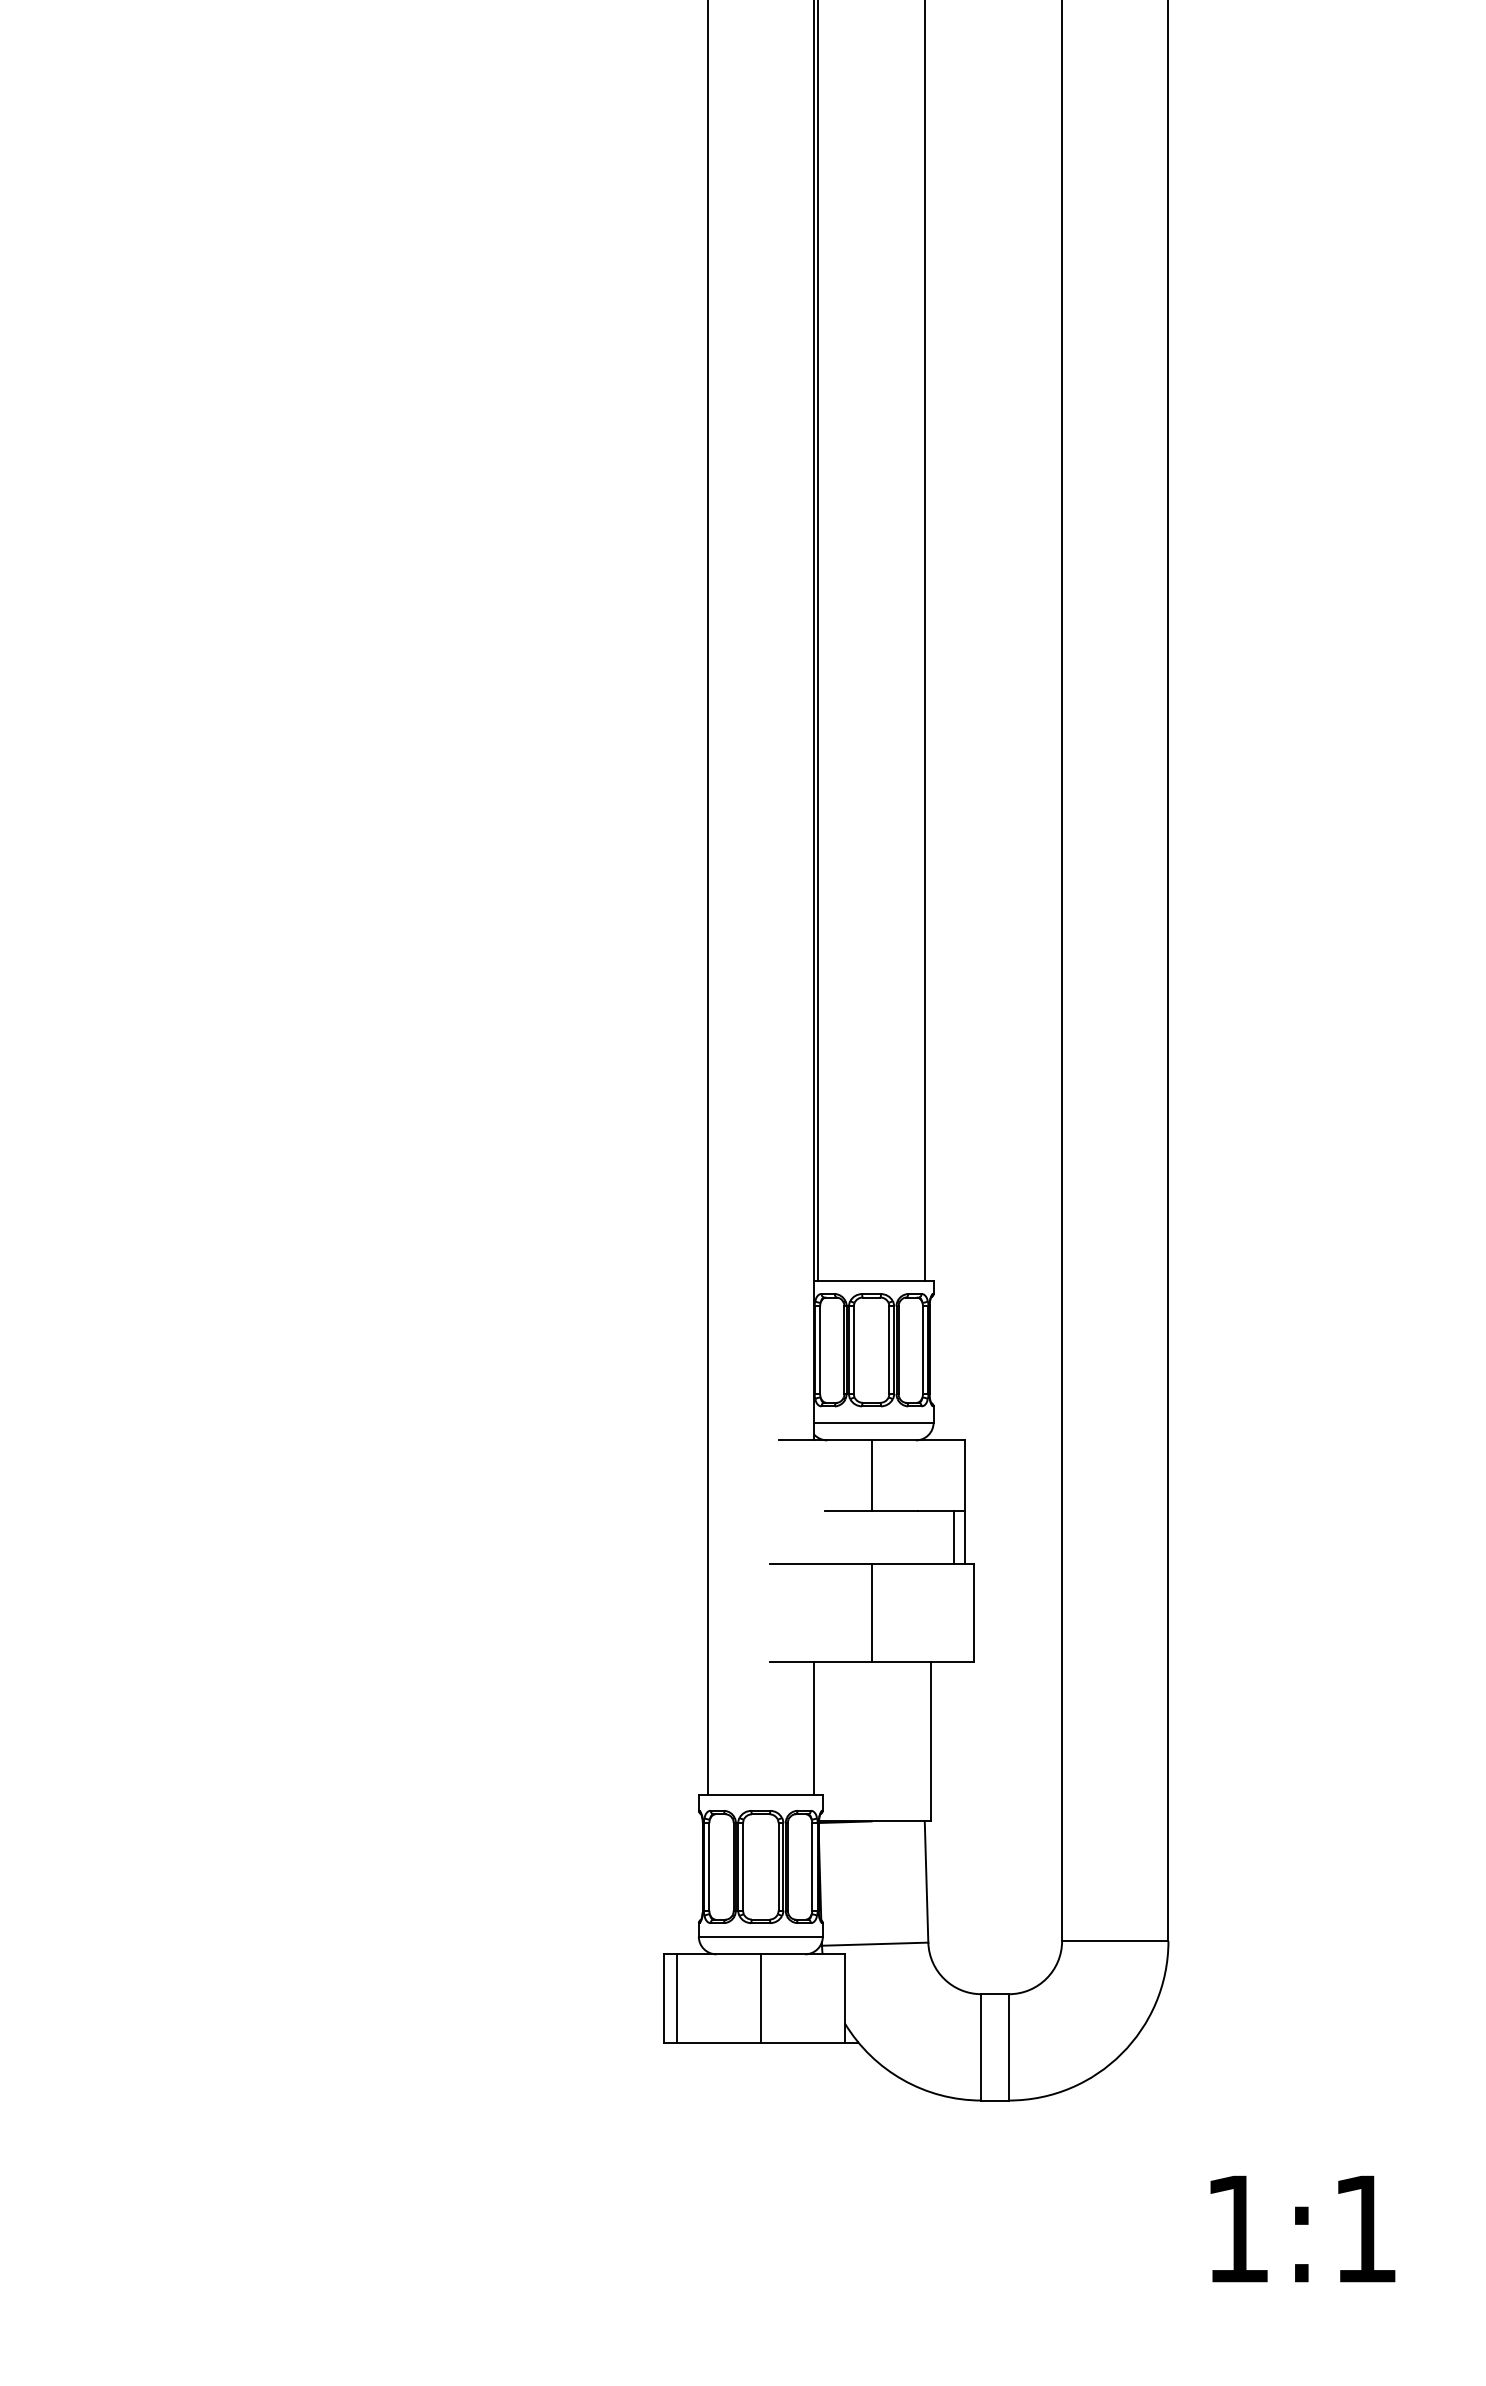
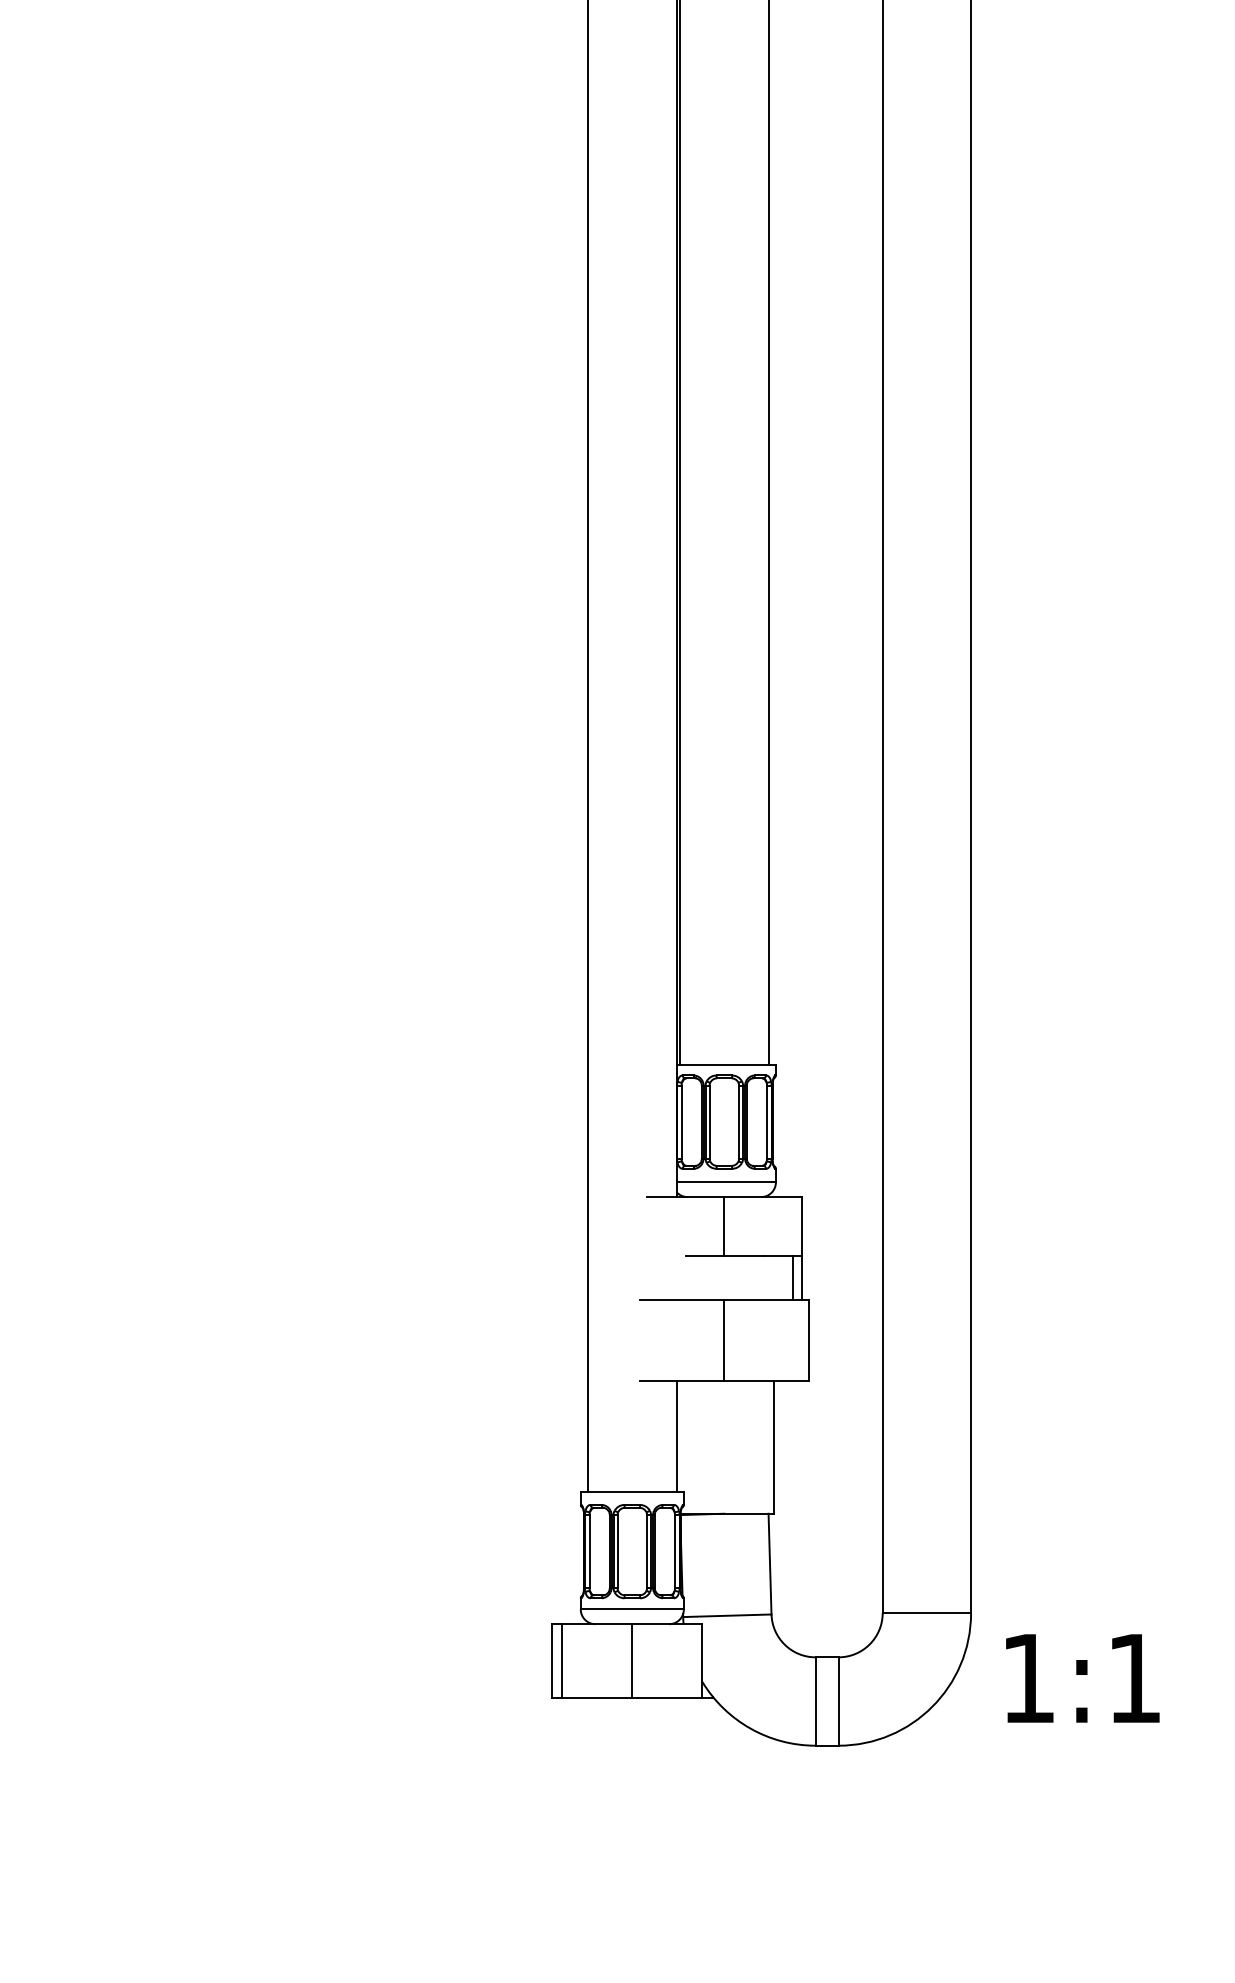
text: (1302, 2229) -> (1082, 1678), moved

